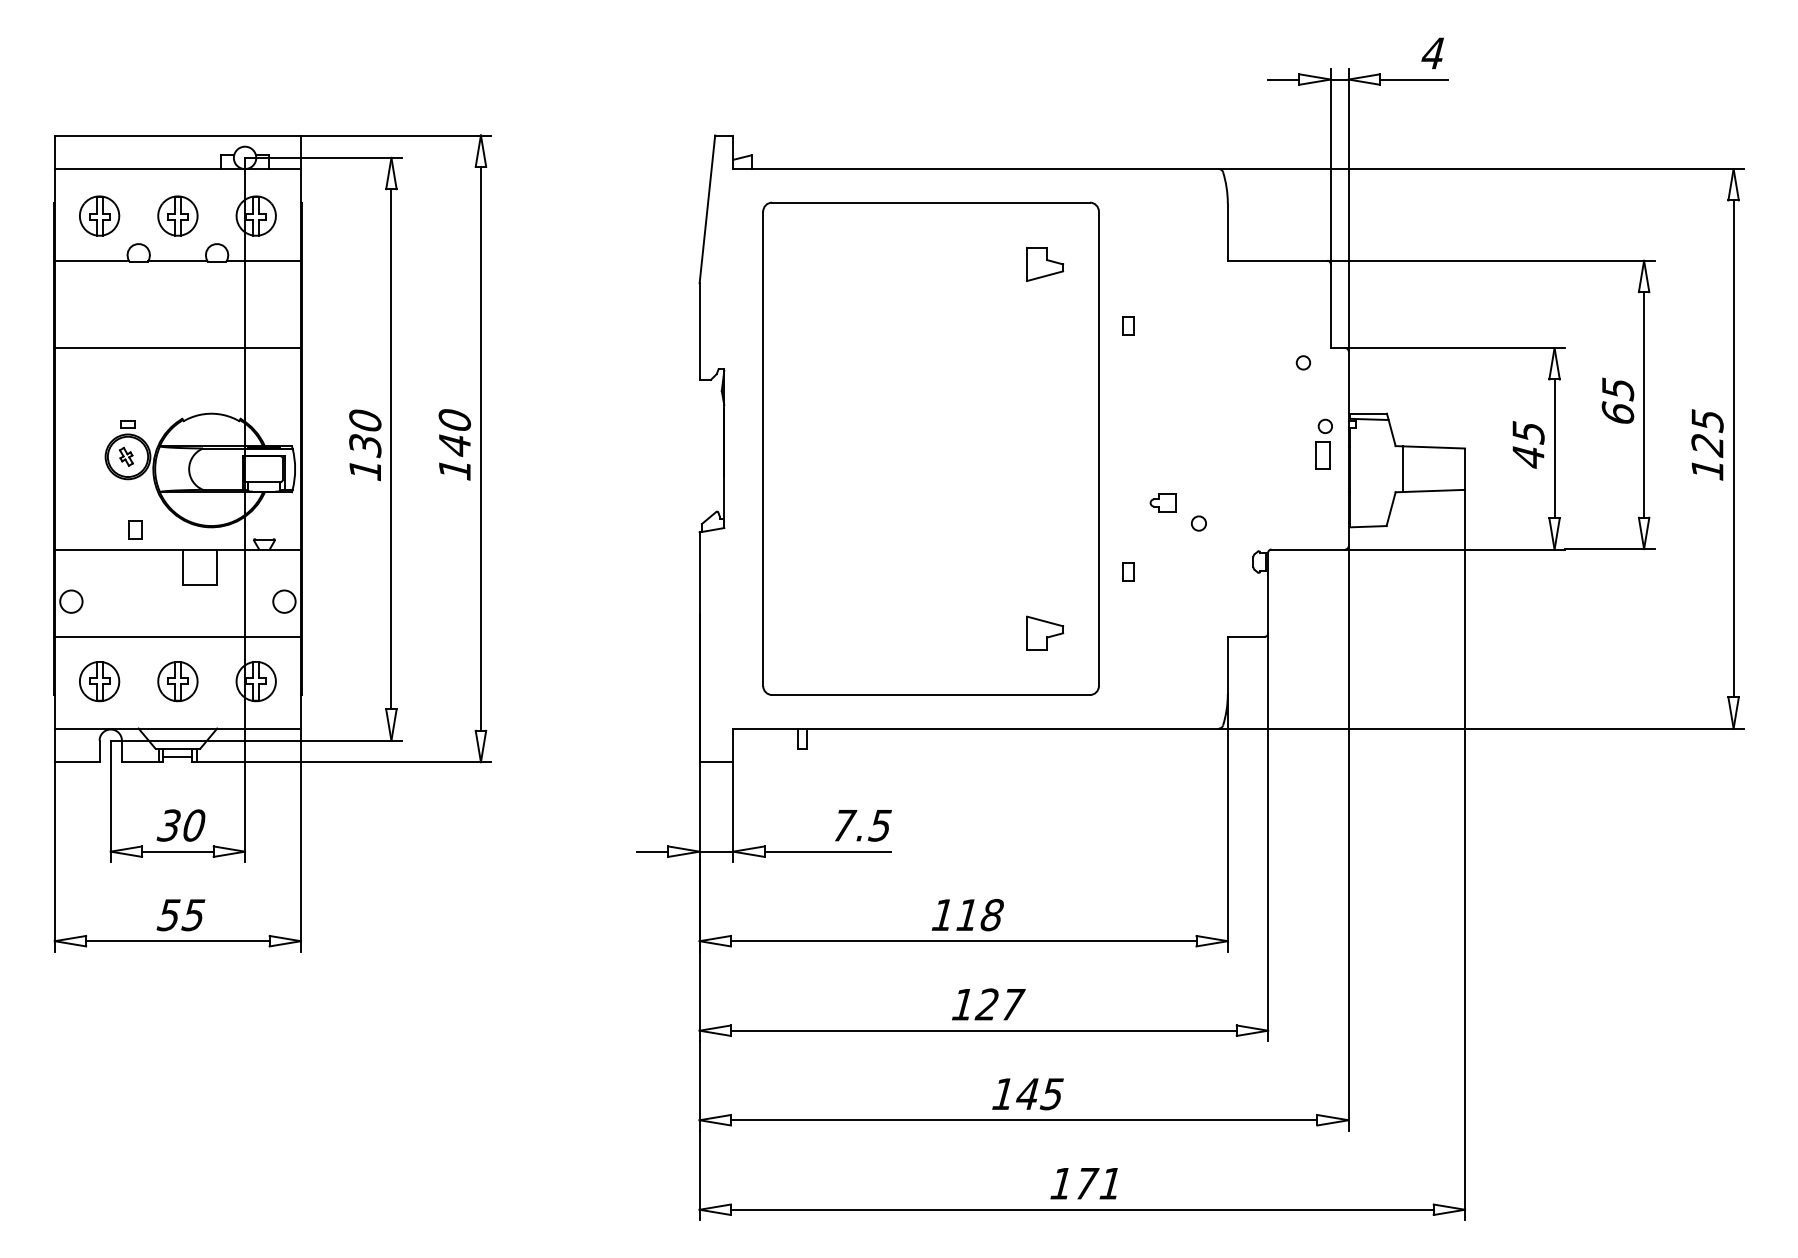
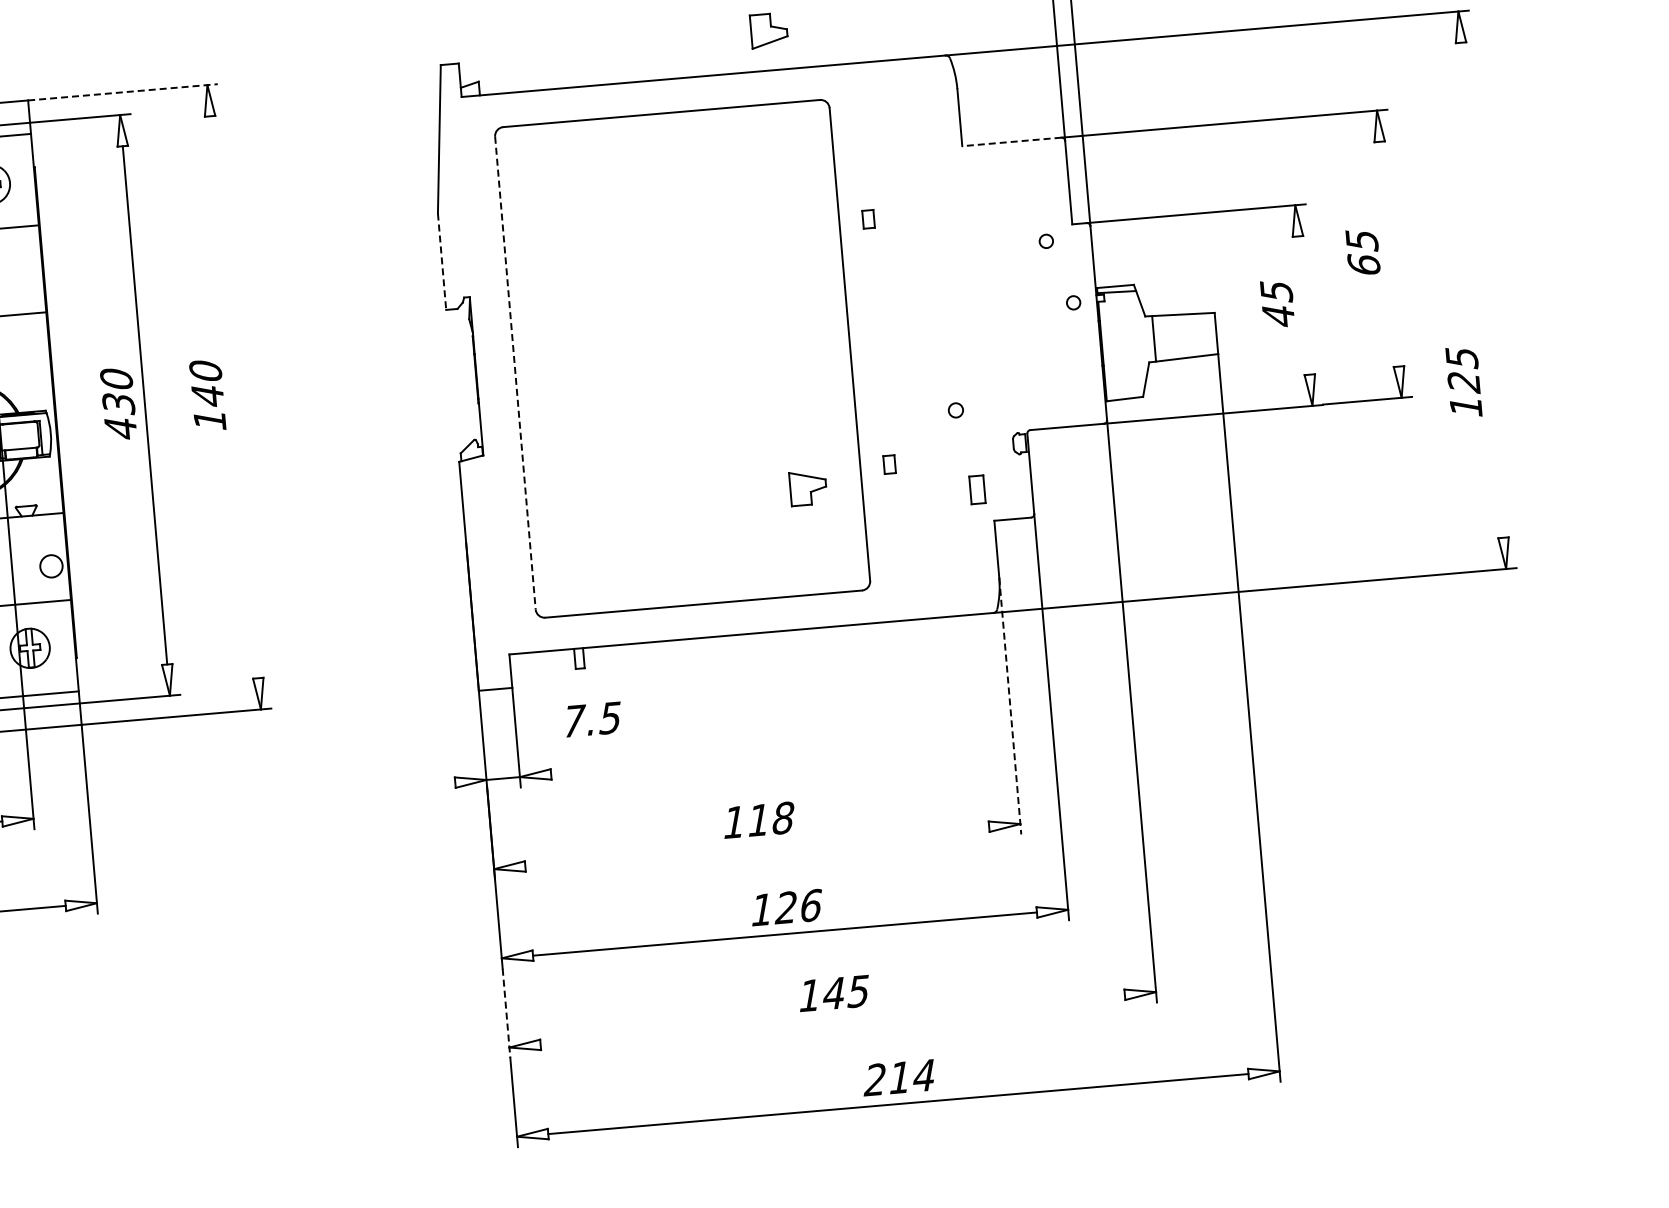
line: (396, 135) -> (123, 92), solid -> dashed
line: (1277, 260) -> (1011, 141), solid -> dashed
part: (1045, 264) -> (769, 30), moved
line: (699, 332) -> (442, 262), solid -> dashed
line: (1644, 404) -> (1389, 253), removed
text: (1707, 444) -> (1463, 381), moved
line: (480, 448) -> (233, 396), removed
line: (1554, 448) -> (1303, 305), removed
line: (1733, 448) -> (1482, 289), removed
line: (763, 449) -> (515, 373), solid -> dashed
part: (1322, 455) -> (977, 489), moved
text: (364, 470) -> (120, 428), 130 -> 430
part: (1162, 502) -> (917, 392), removed
part: (1045, 632) -> (808, 487), moved
line: (1227, 822) -> (1009, 705), solid -> dashed
text: (863, 825) -> (593, 719), moved
line: (652, 851) -> (439, 783), removed
line: (827, 851) -> (613, 768), removed
line: (963, 941) -> (757, 846), removed
text: (1013, 1004) -> (812, 905), 127 -> 126
line: (699, 1085) -> (506, 1012), solid -> dashed
line: (1023, 1120) -> (832, 1020), removed
text: (1084, 1183) -> (898, 1077), 171 -> 214

